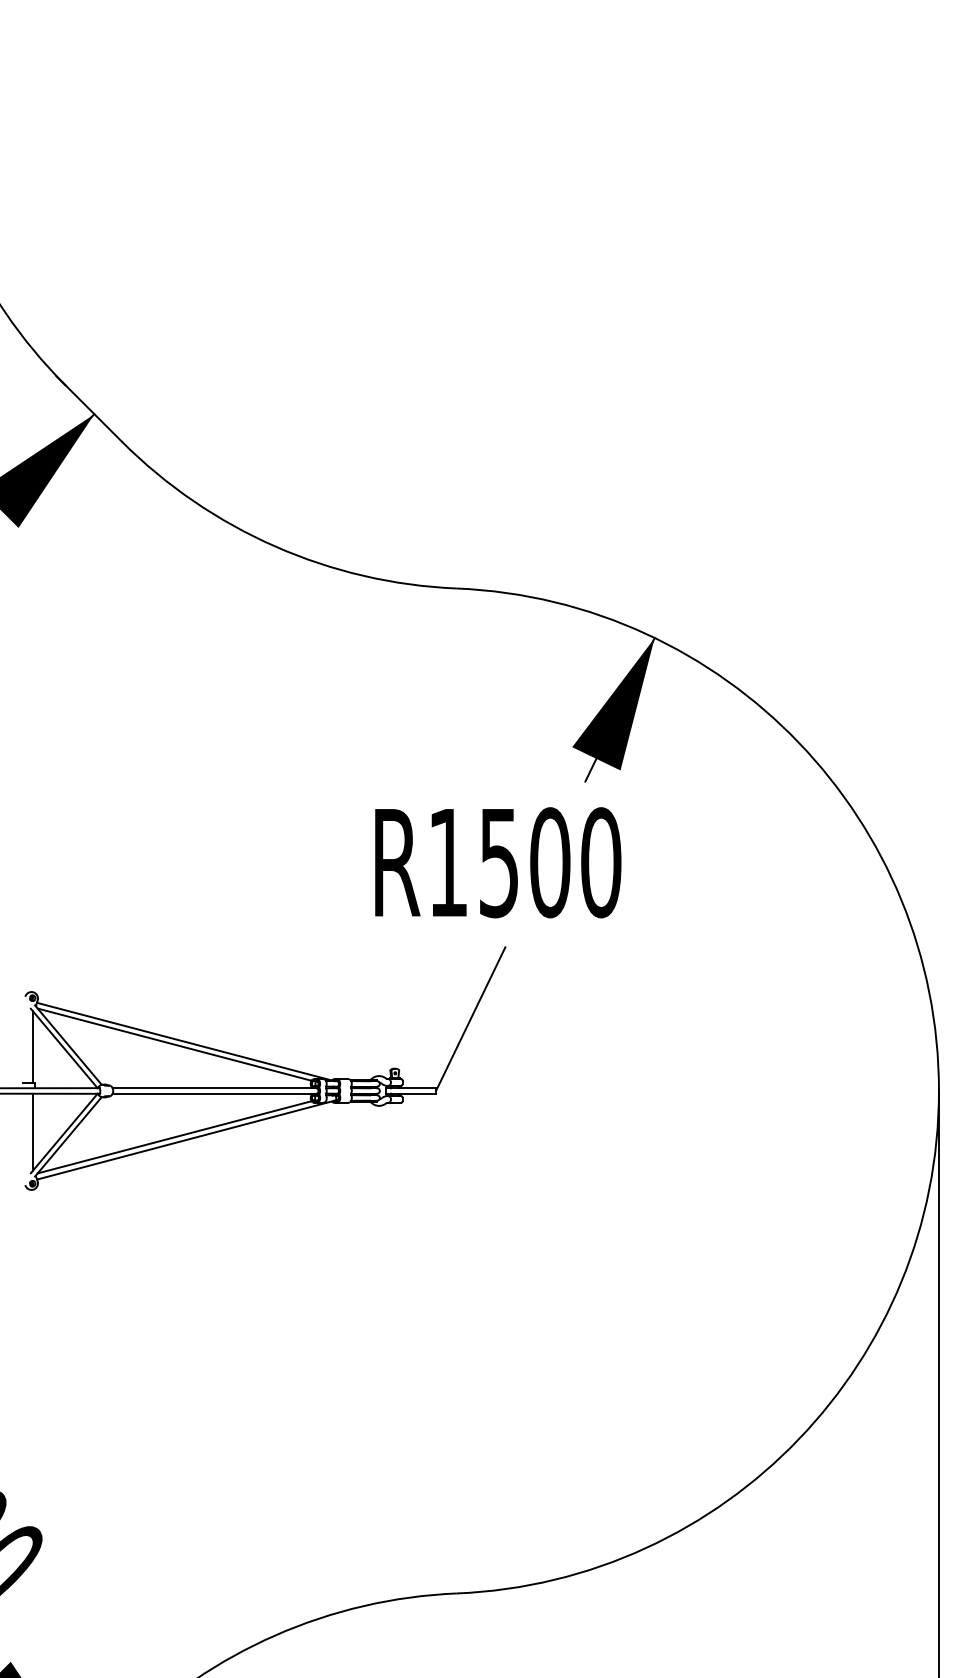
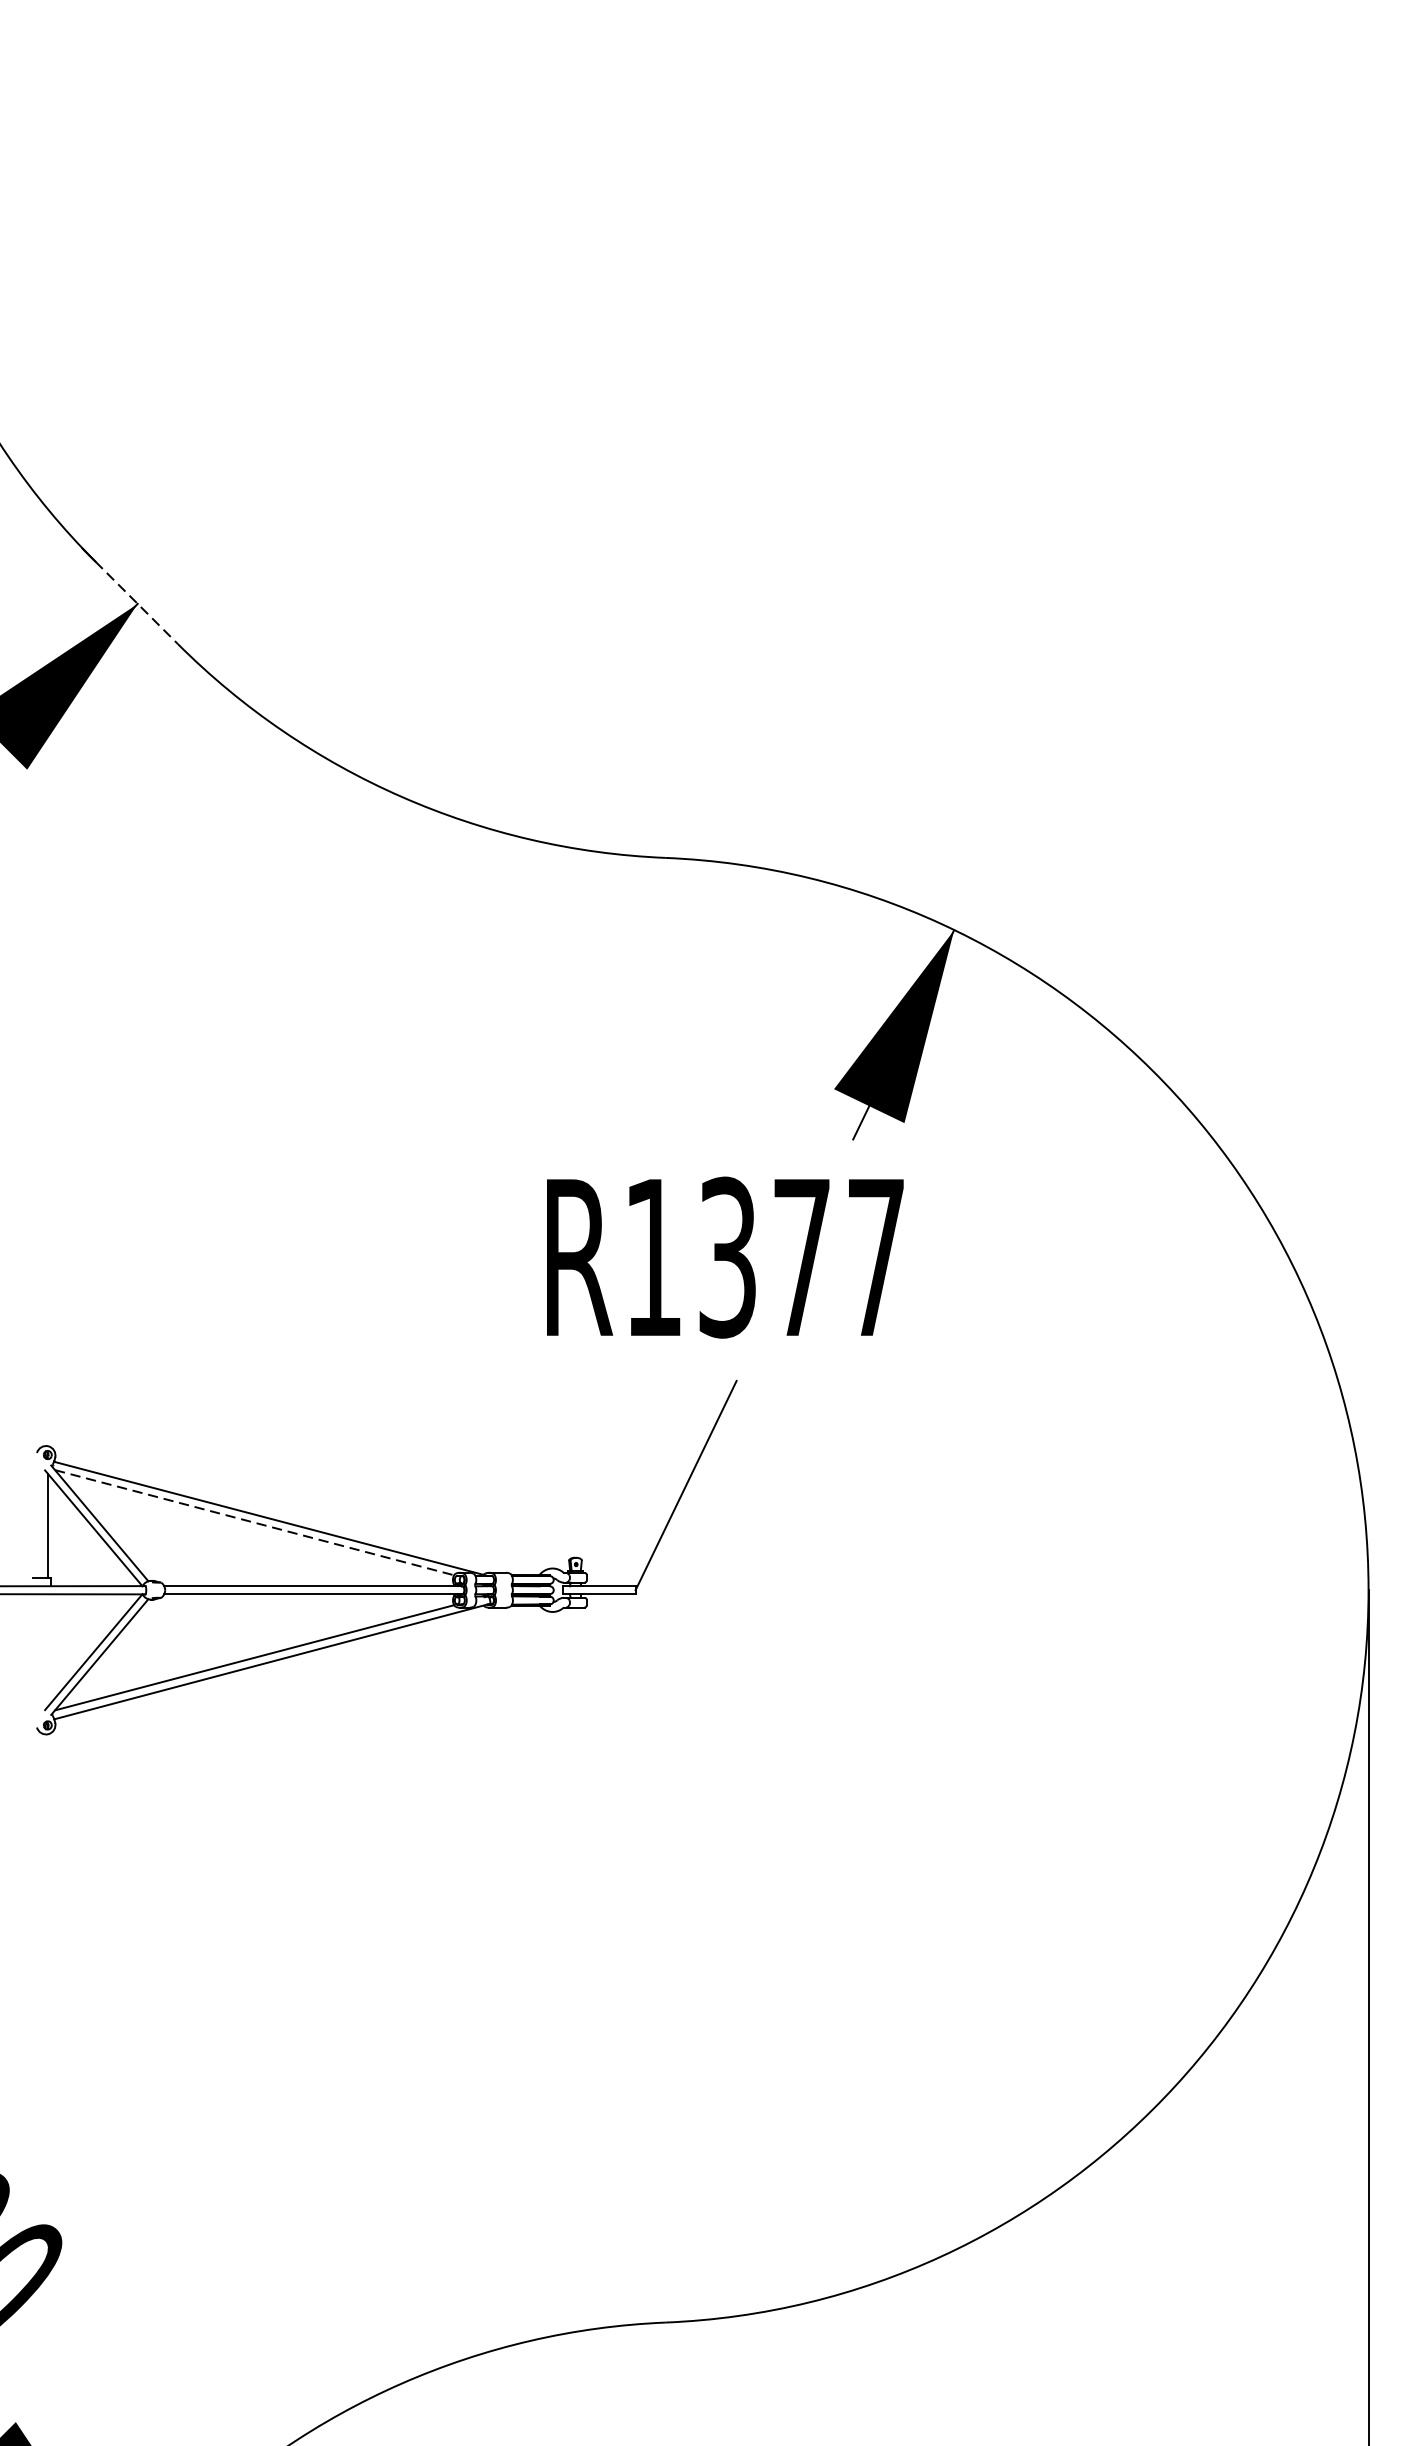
line: (93, 413) -> (136, 602), solid -> dashed
text: (550, 862) -> (802, 1257), R1500 -> R1377
line: (174, 1044) -> (254, 1522), solid -> dashed
line: (32, 1131) -> (47, 1649), removed

